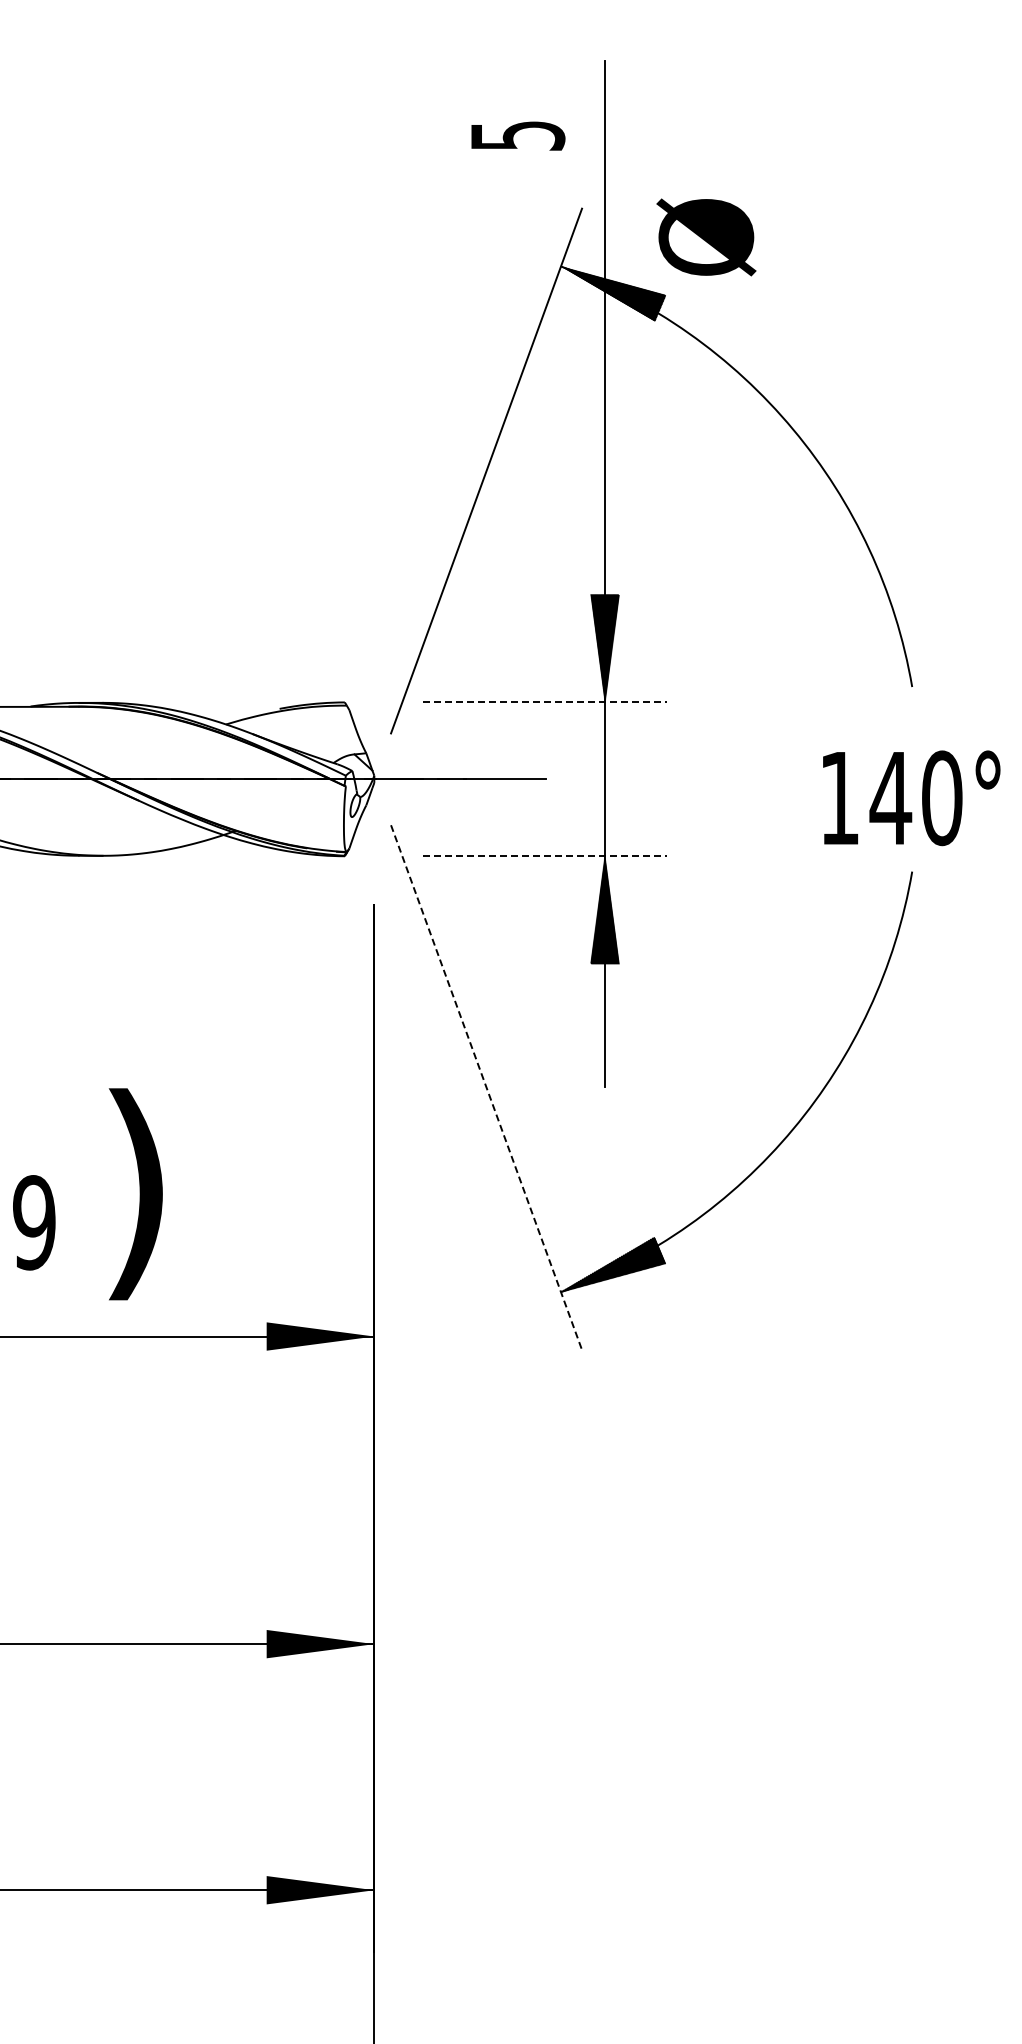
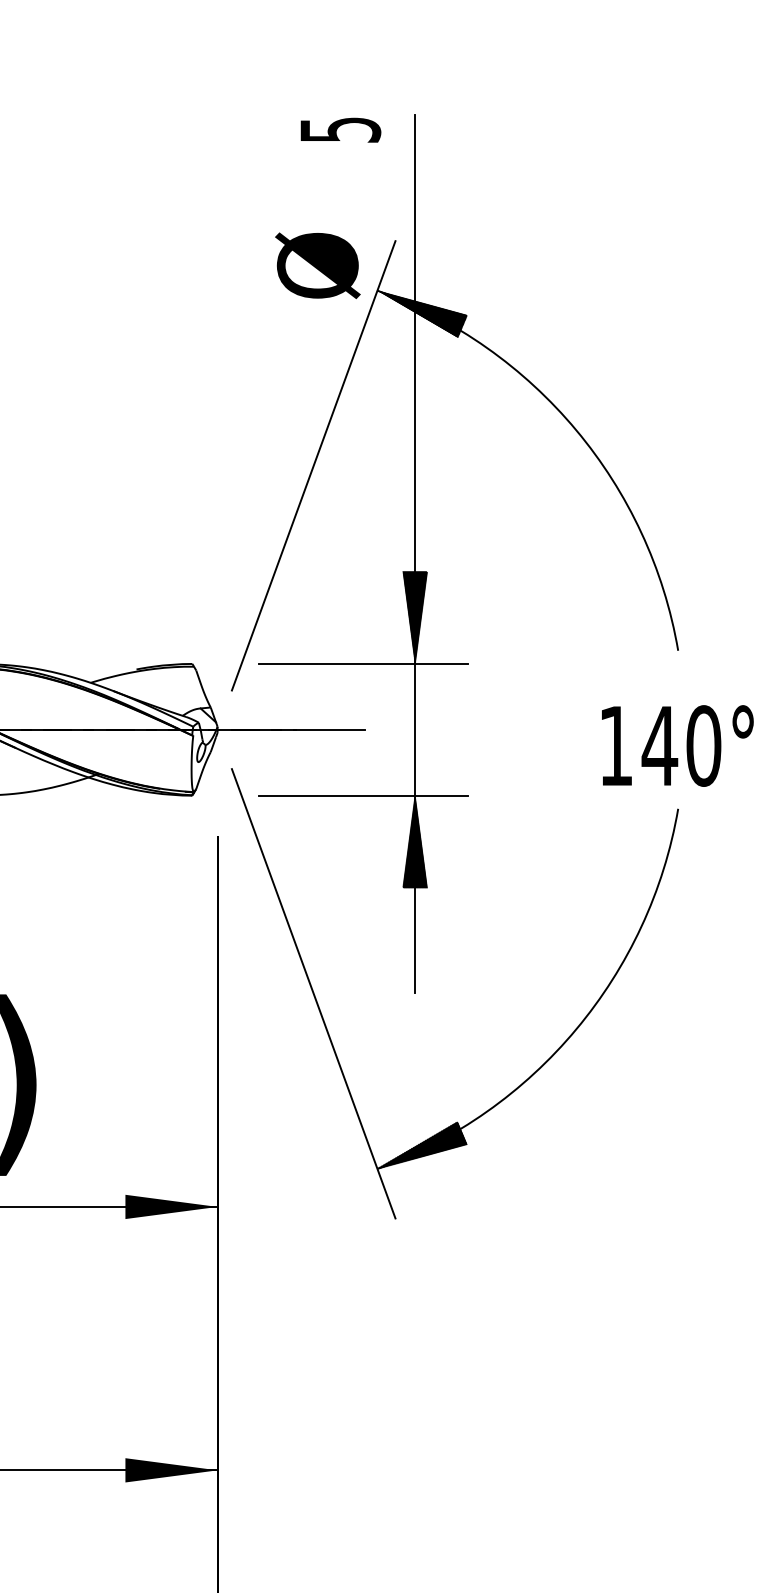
text: (518, 135) -> (341, 129), moved
text: (706, 237) -> (317, 265), moved
line: (544, 702) -> (363, 664), dashed -> solid
line: (544, 856) -> (363, 795), dashed -> solid
line: (486, 1088) -> (313, 994), dashed -> solid

